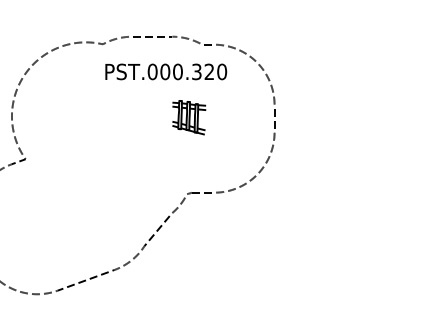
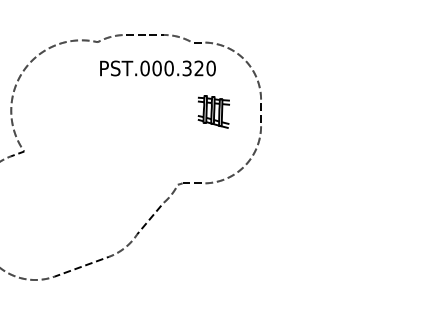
part: (188, 117) -> (213, 111), moved

